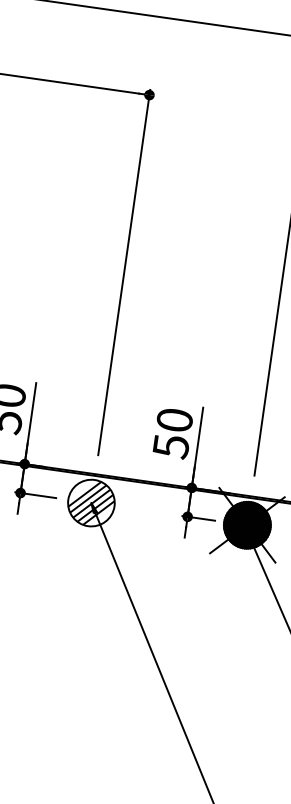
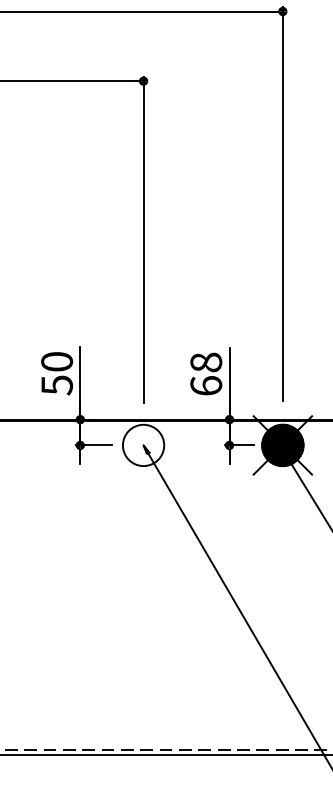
text: (173, 433) -> (206, 374), 50 -> 68
hatch: (91, 503) -> (143, 445), removed

